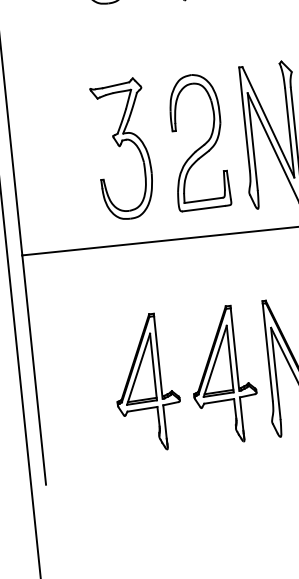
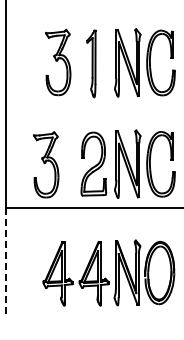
part: (123, 148) -> (46, 164), moved
line: (34, 370) -> (6, 262), solid -> dashed

